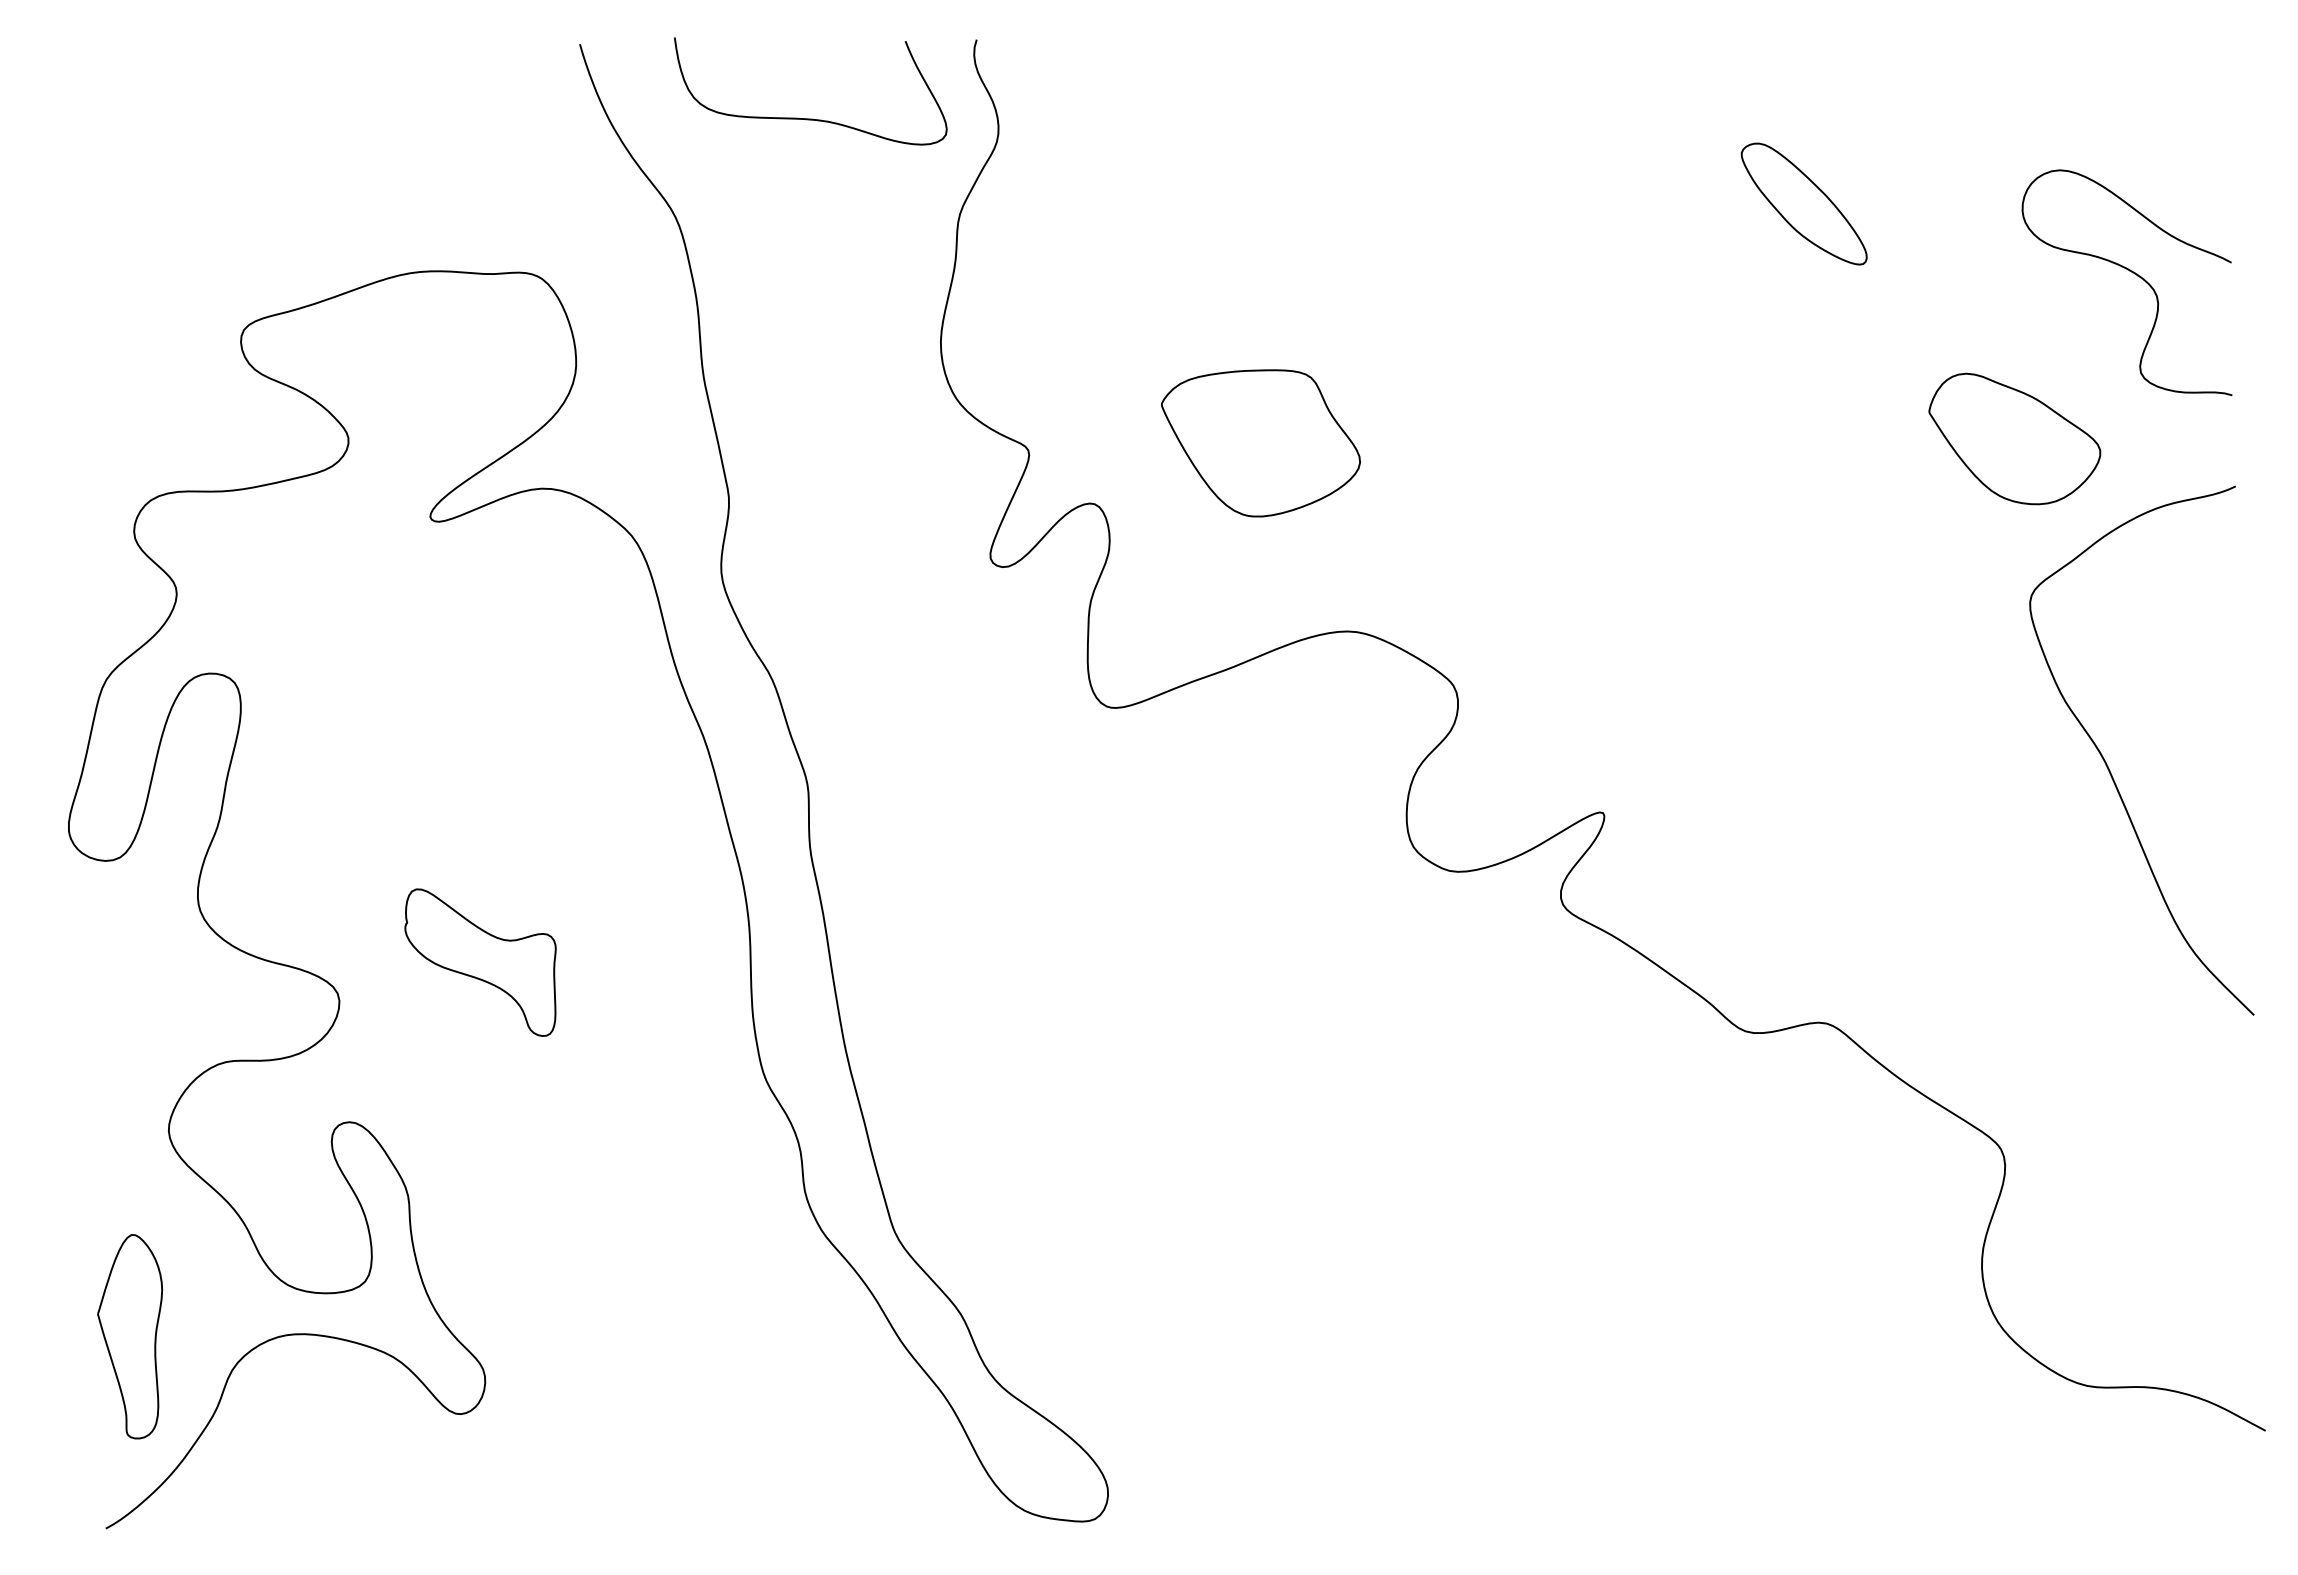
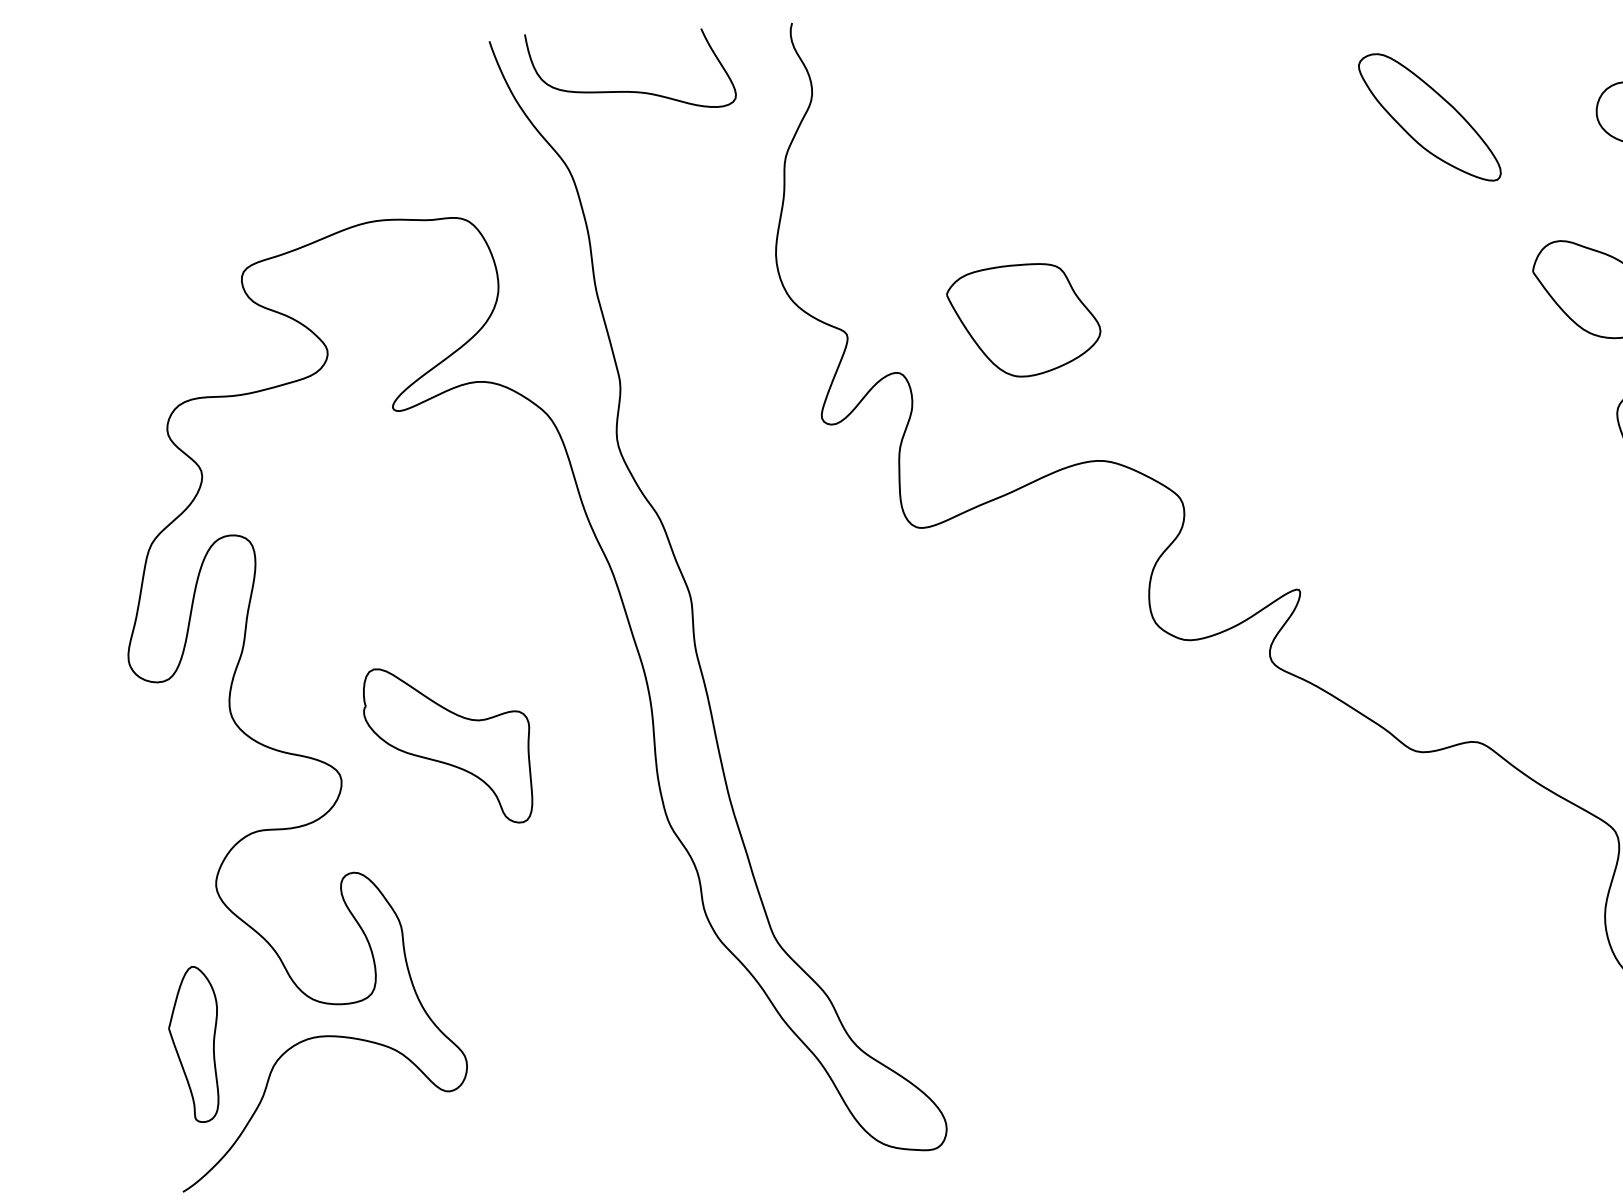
curve: (810, 118) -> (631, 91), moved
part: (1804, 203) -> (1430, 117), size x1.43
part: (480, 962) -> (447, 745), size x1.43

